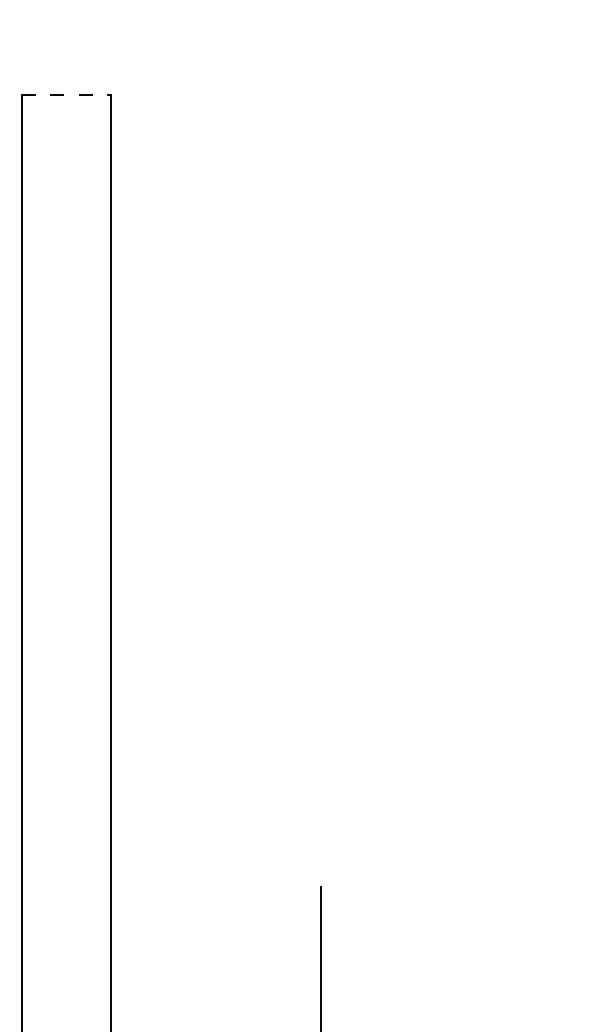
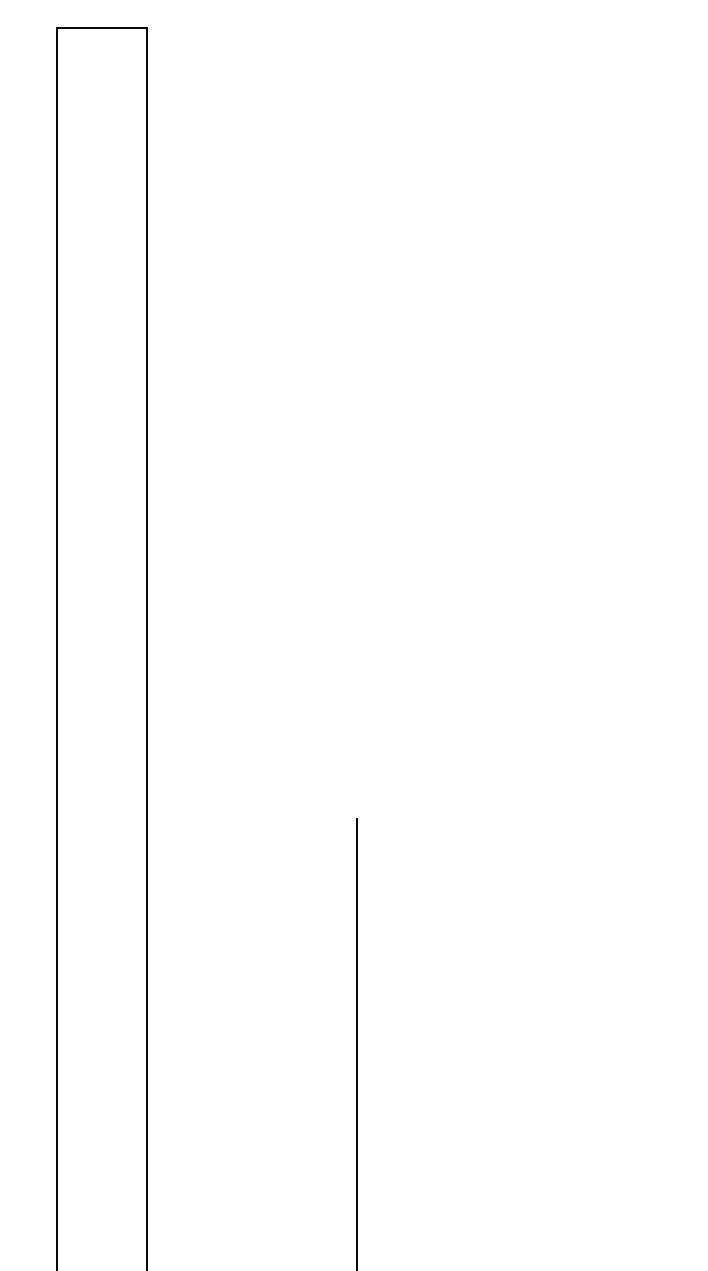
line: (66, 94) -> (102, 27), dashed -> solid

